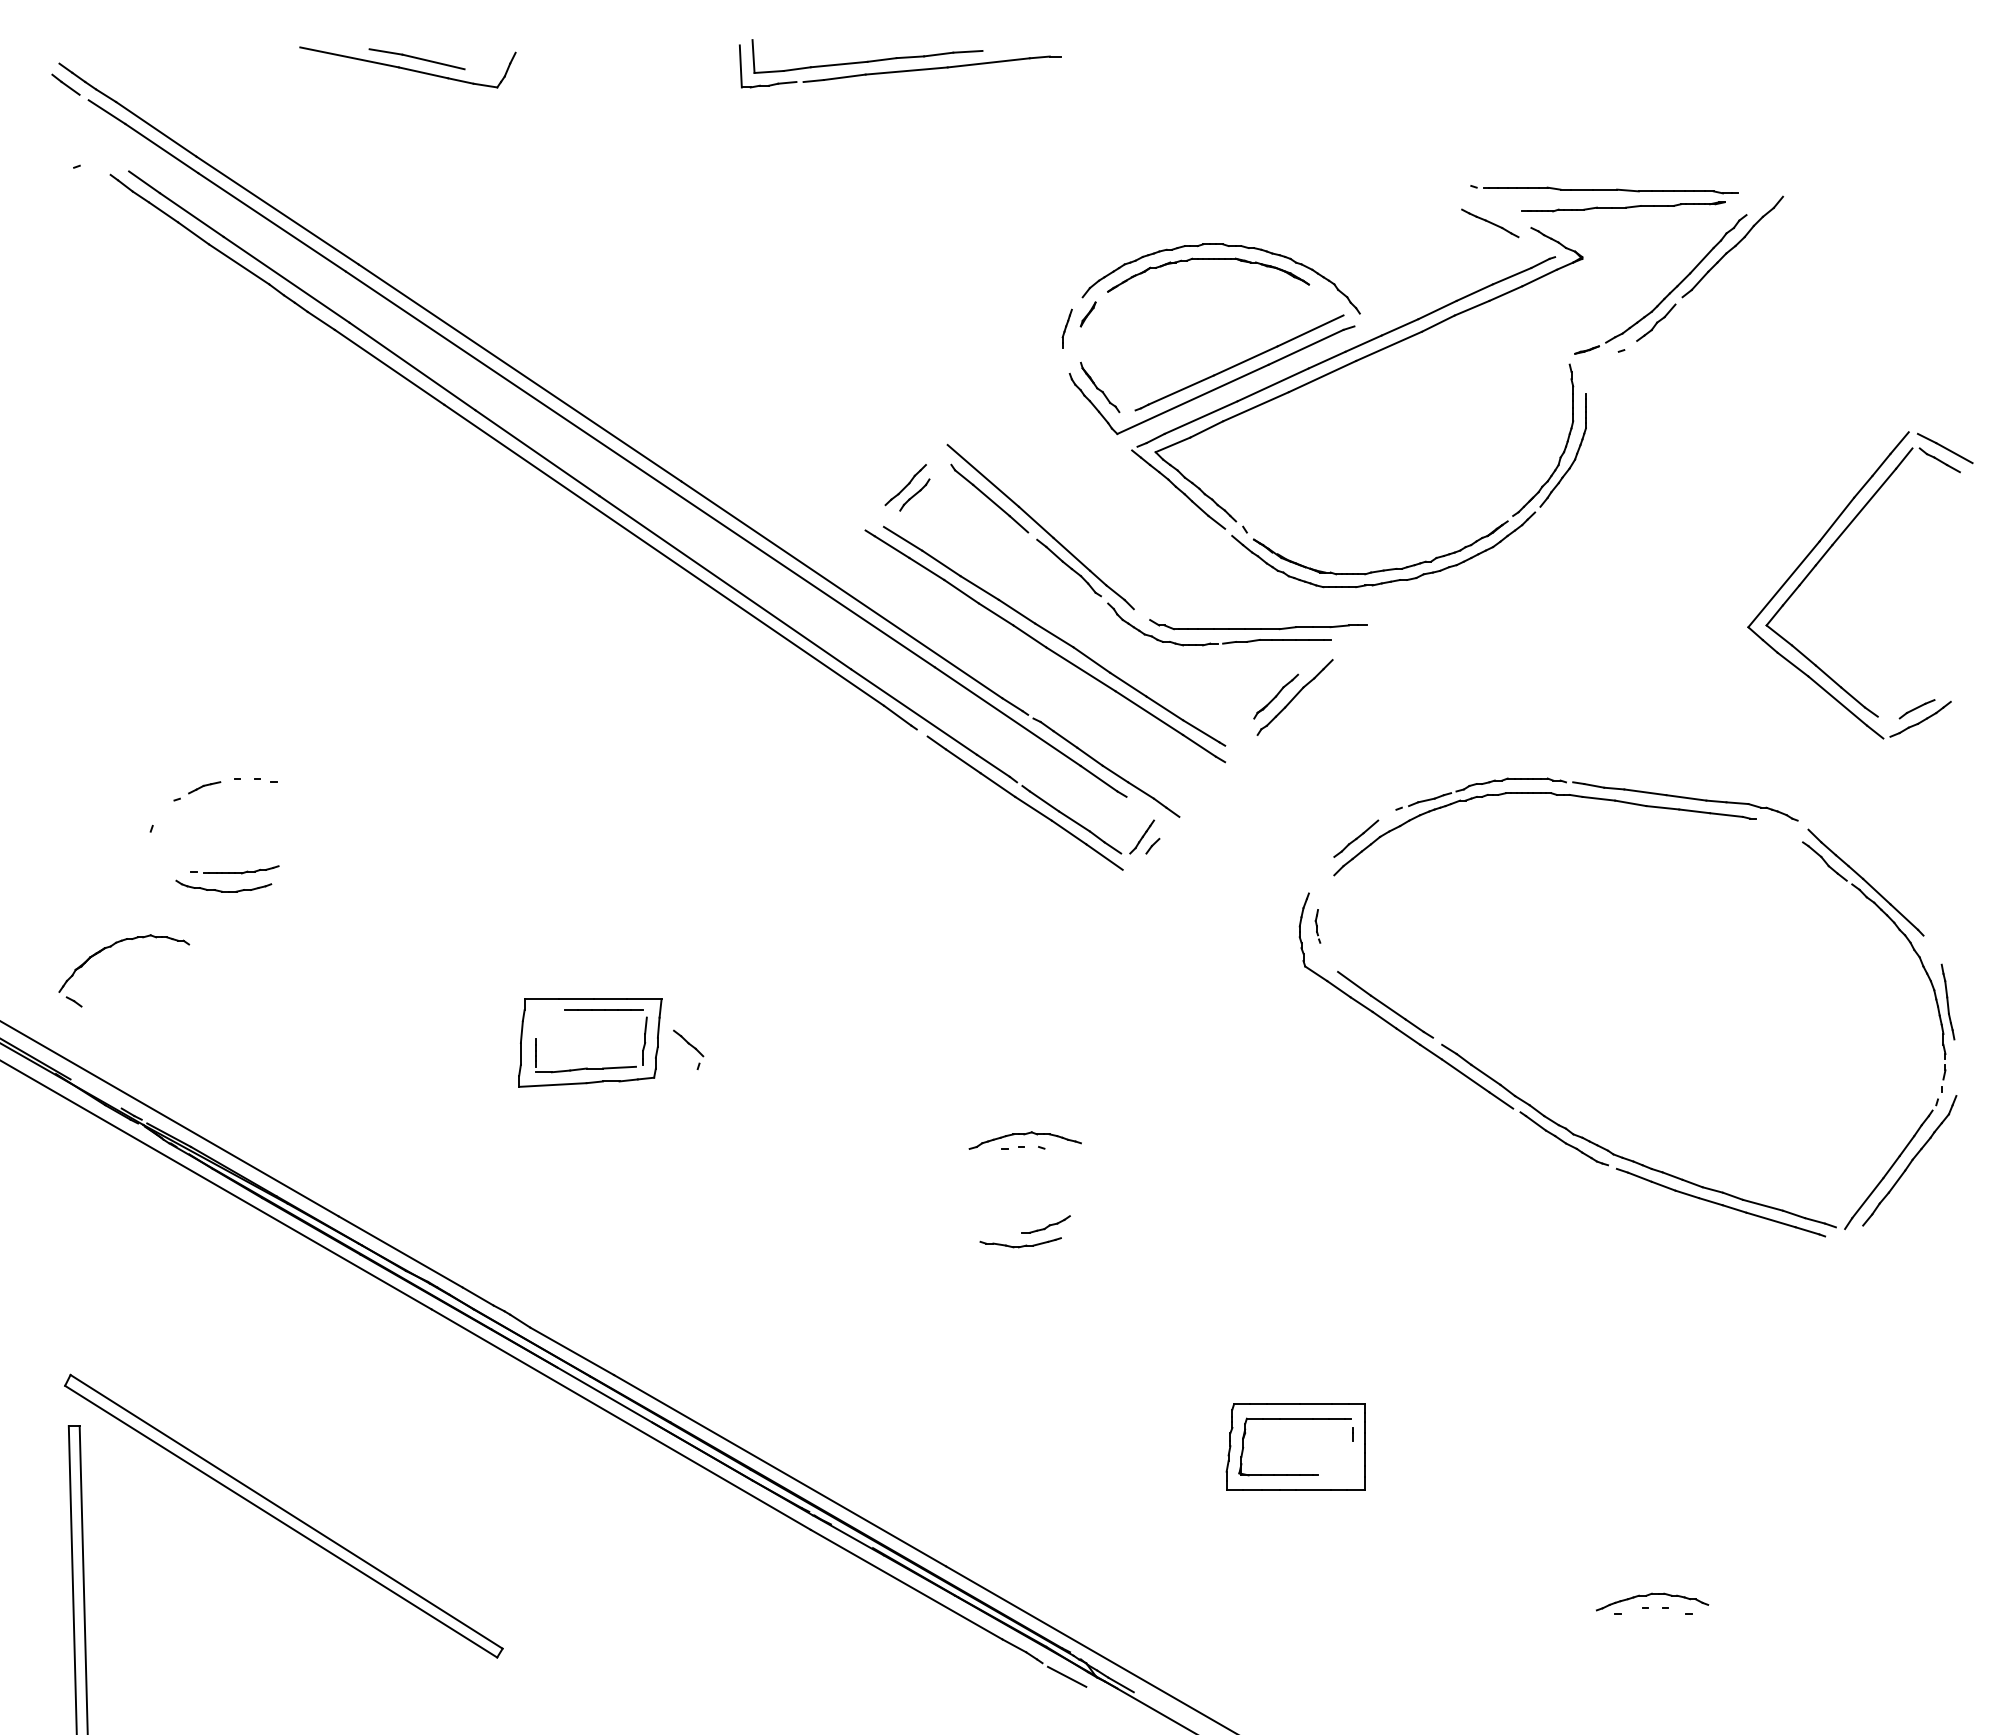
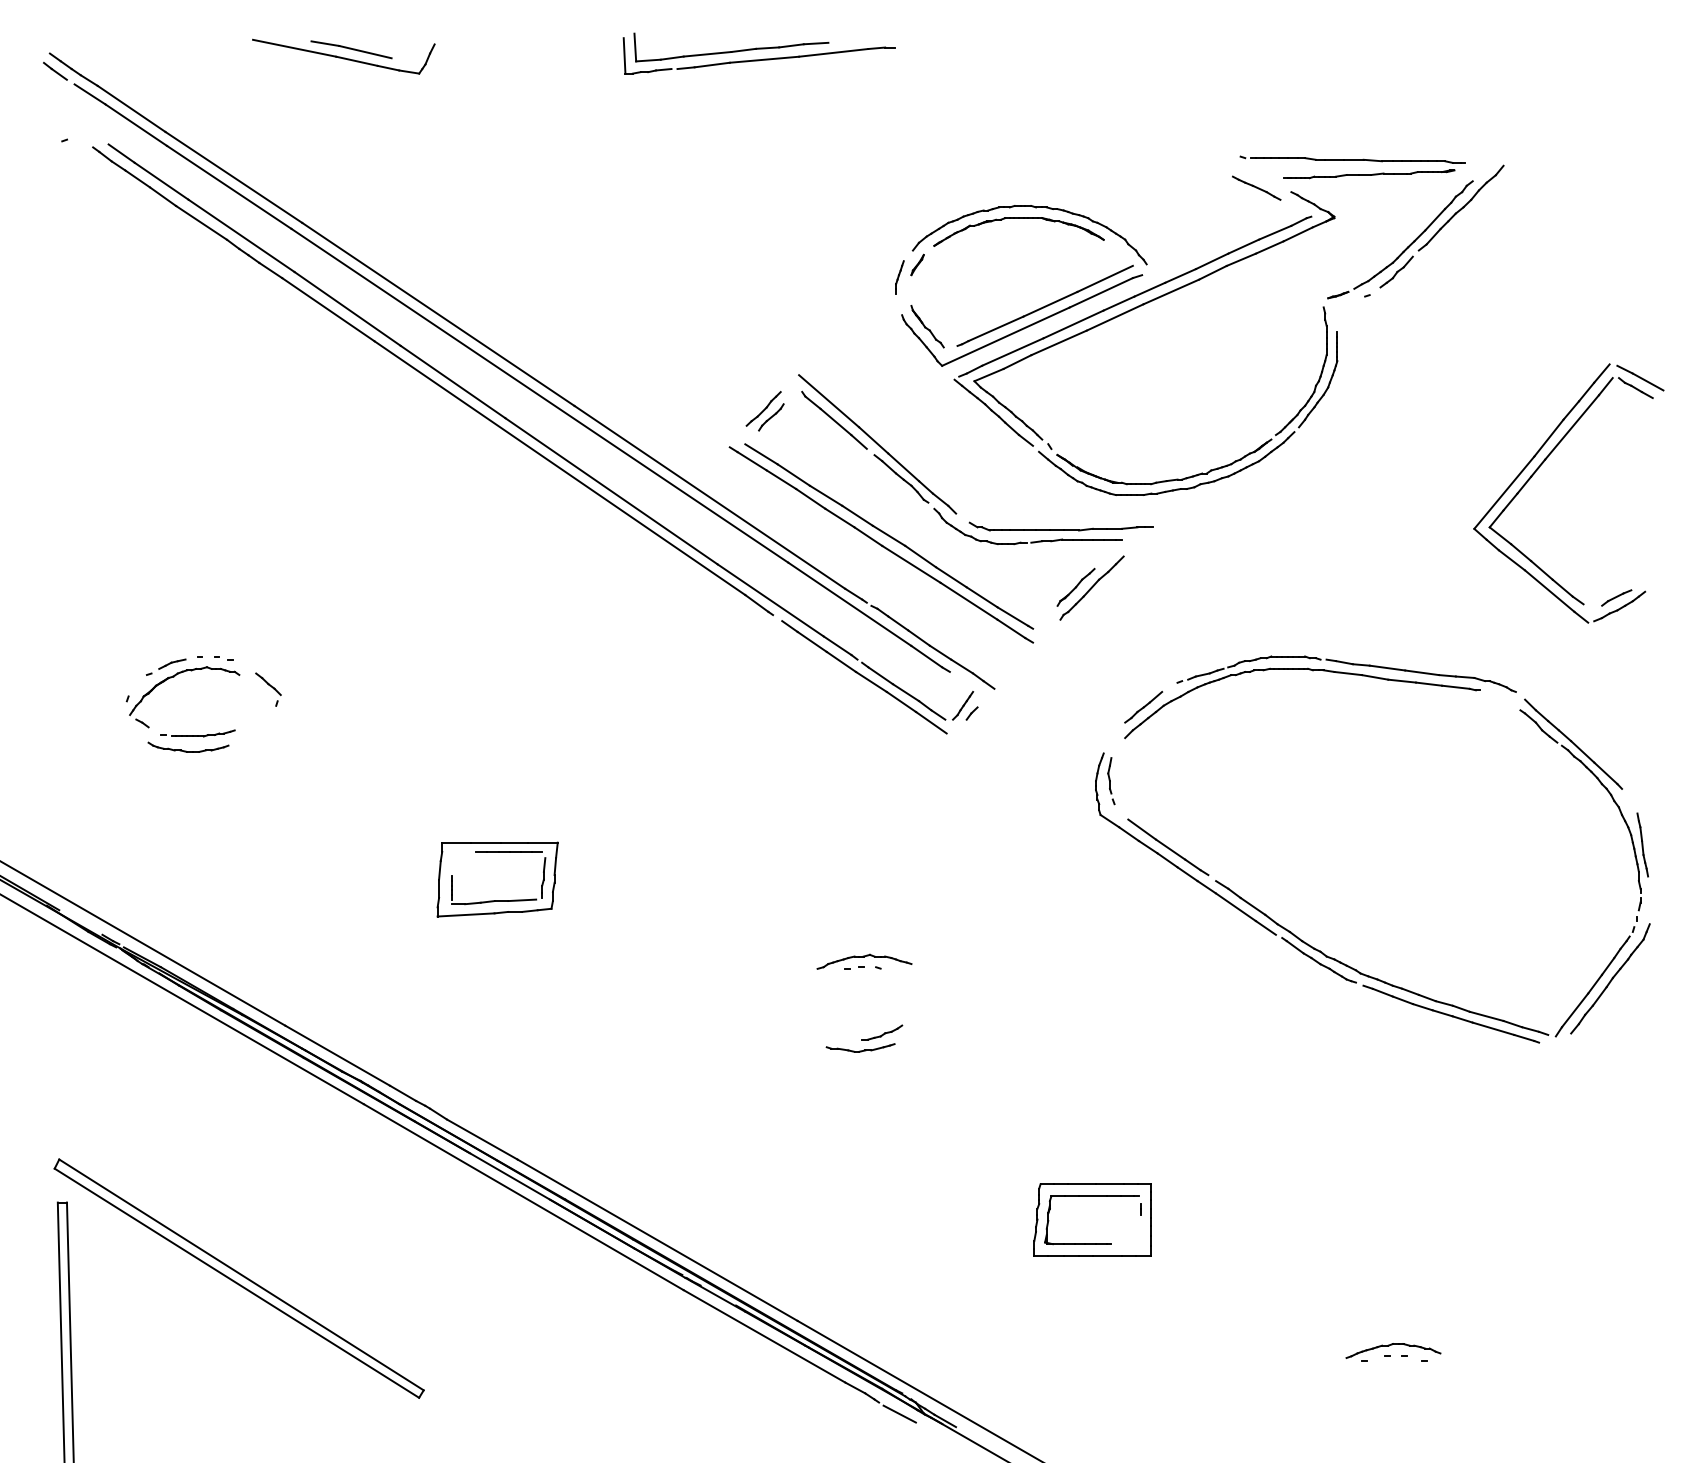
part: (1317, 926) -> (1110, 781), size x1.67
part: (111, 947) -> (173, 677), moved
part: (688, 1049) -> (268, 689), moved

